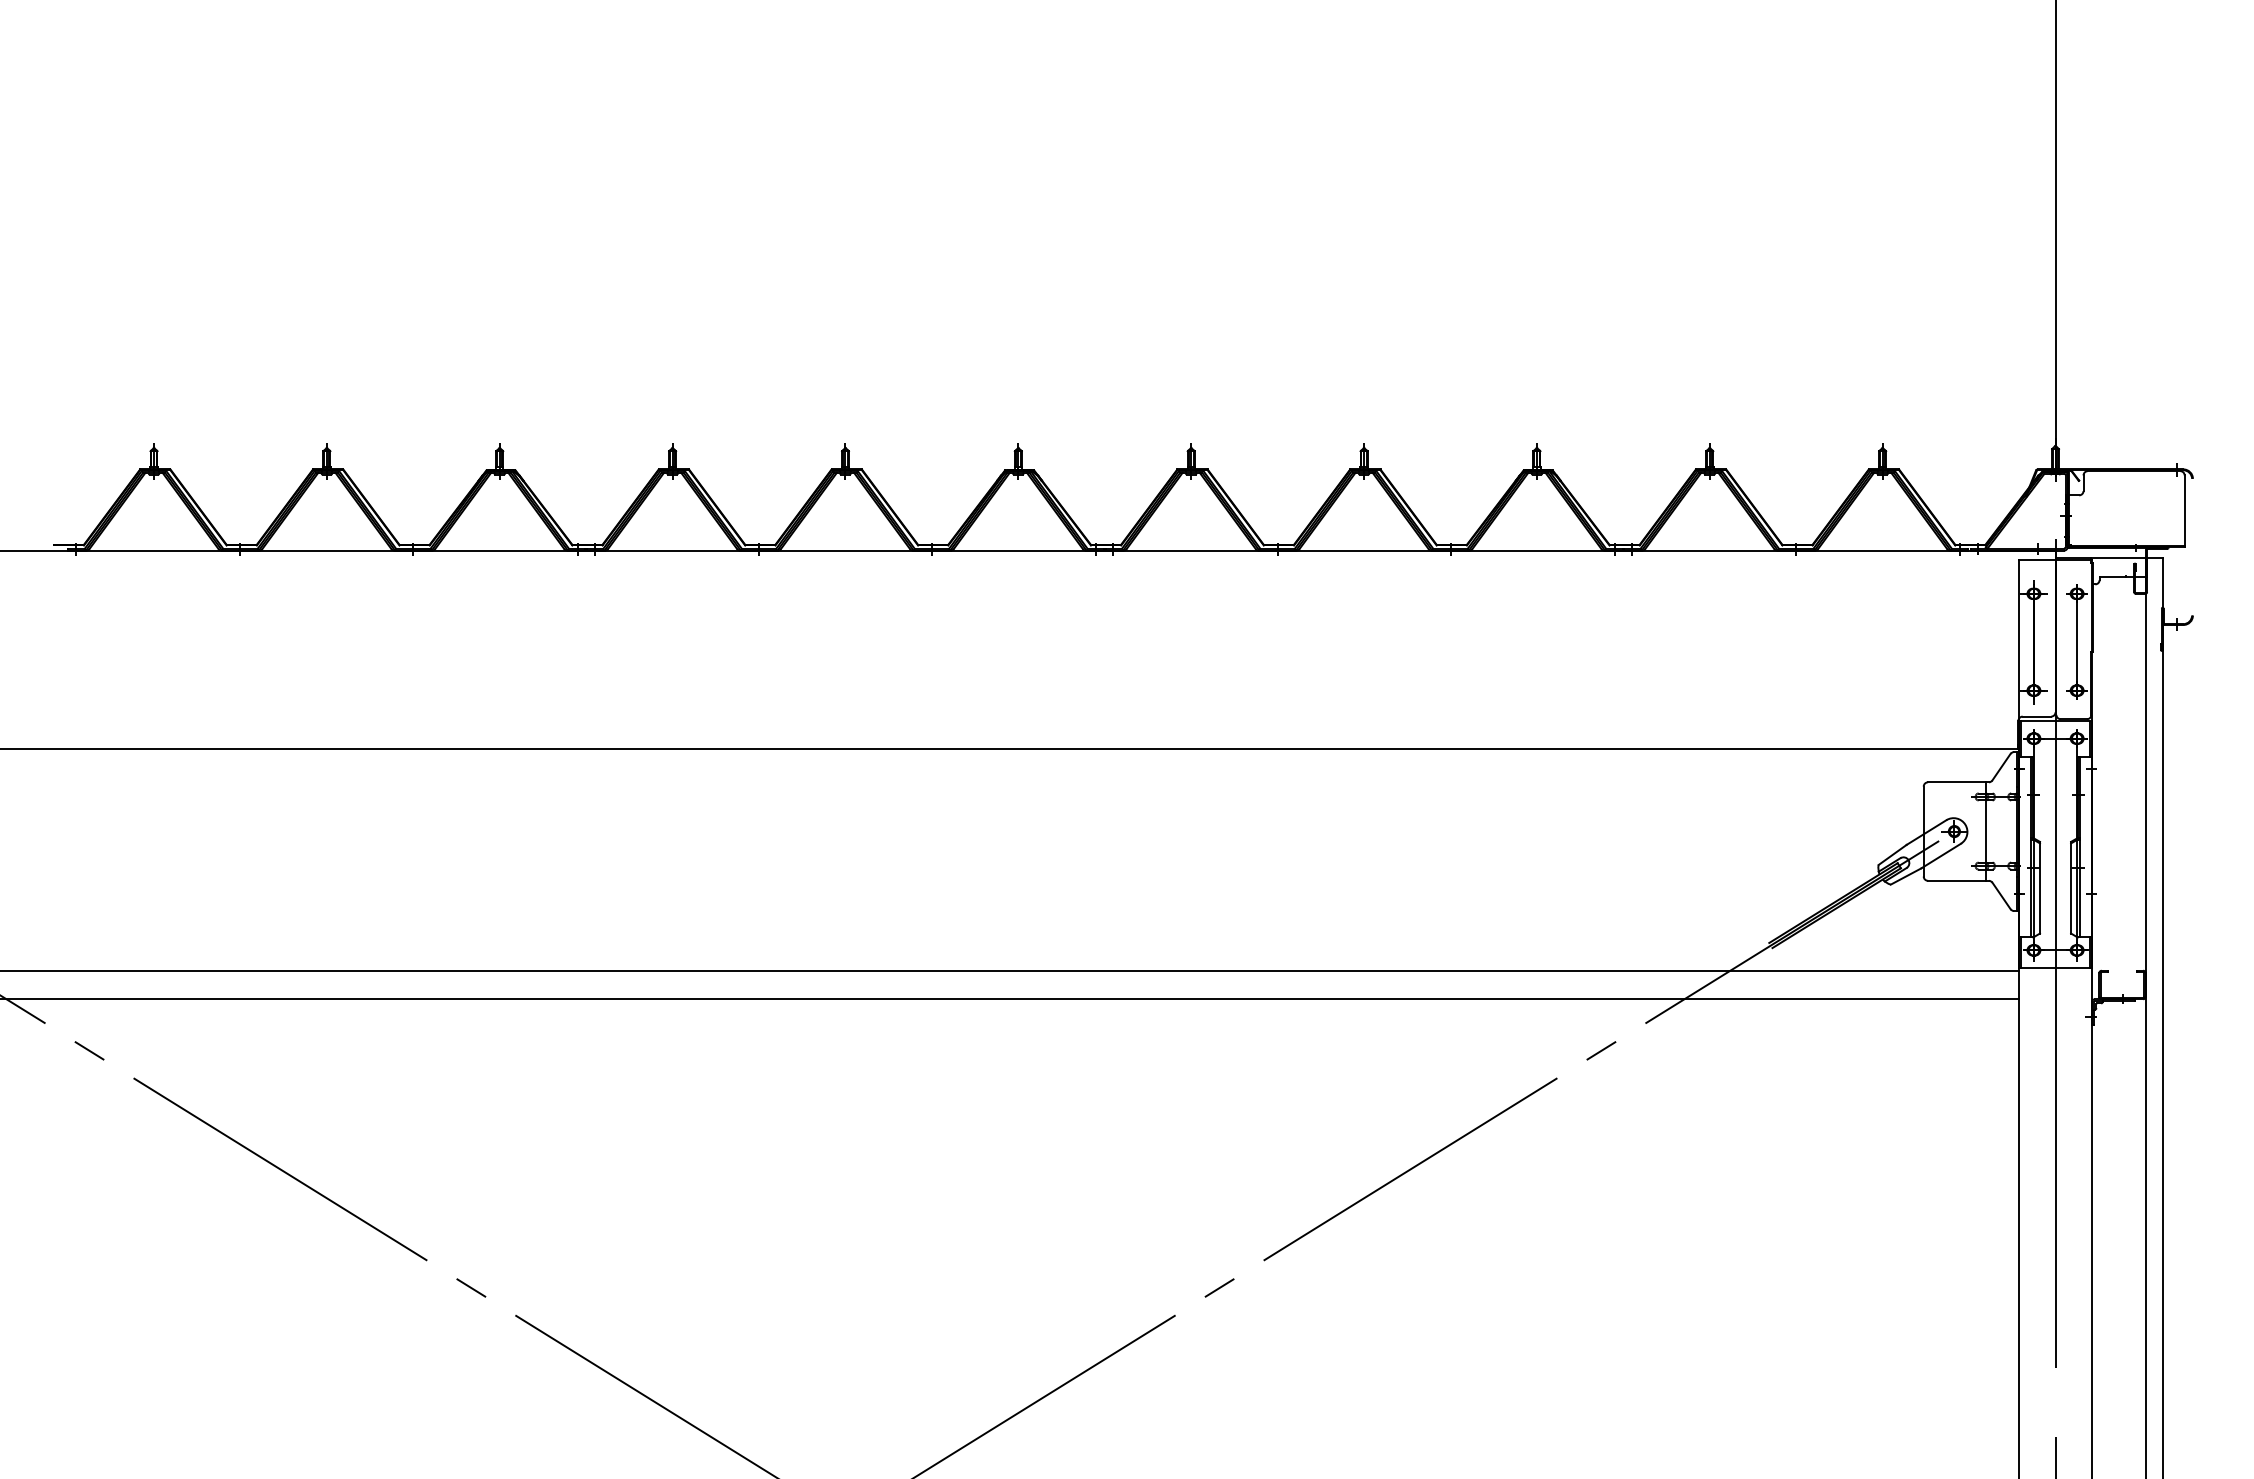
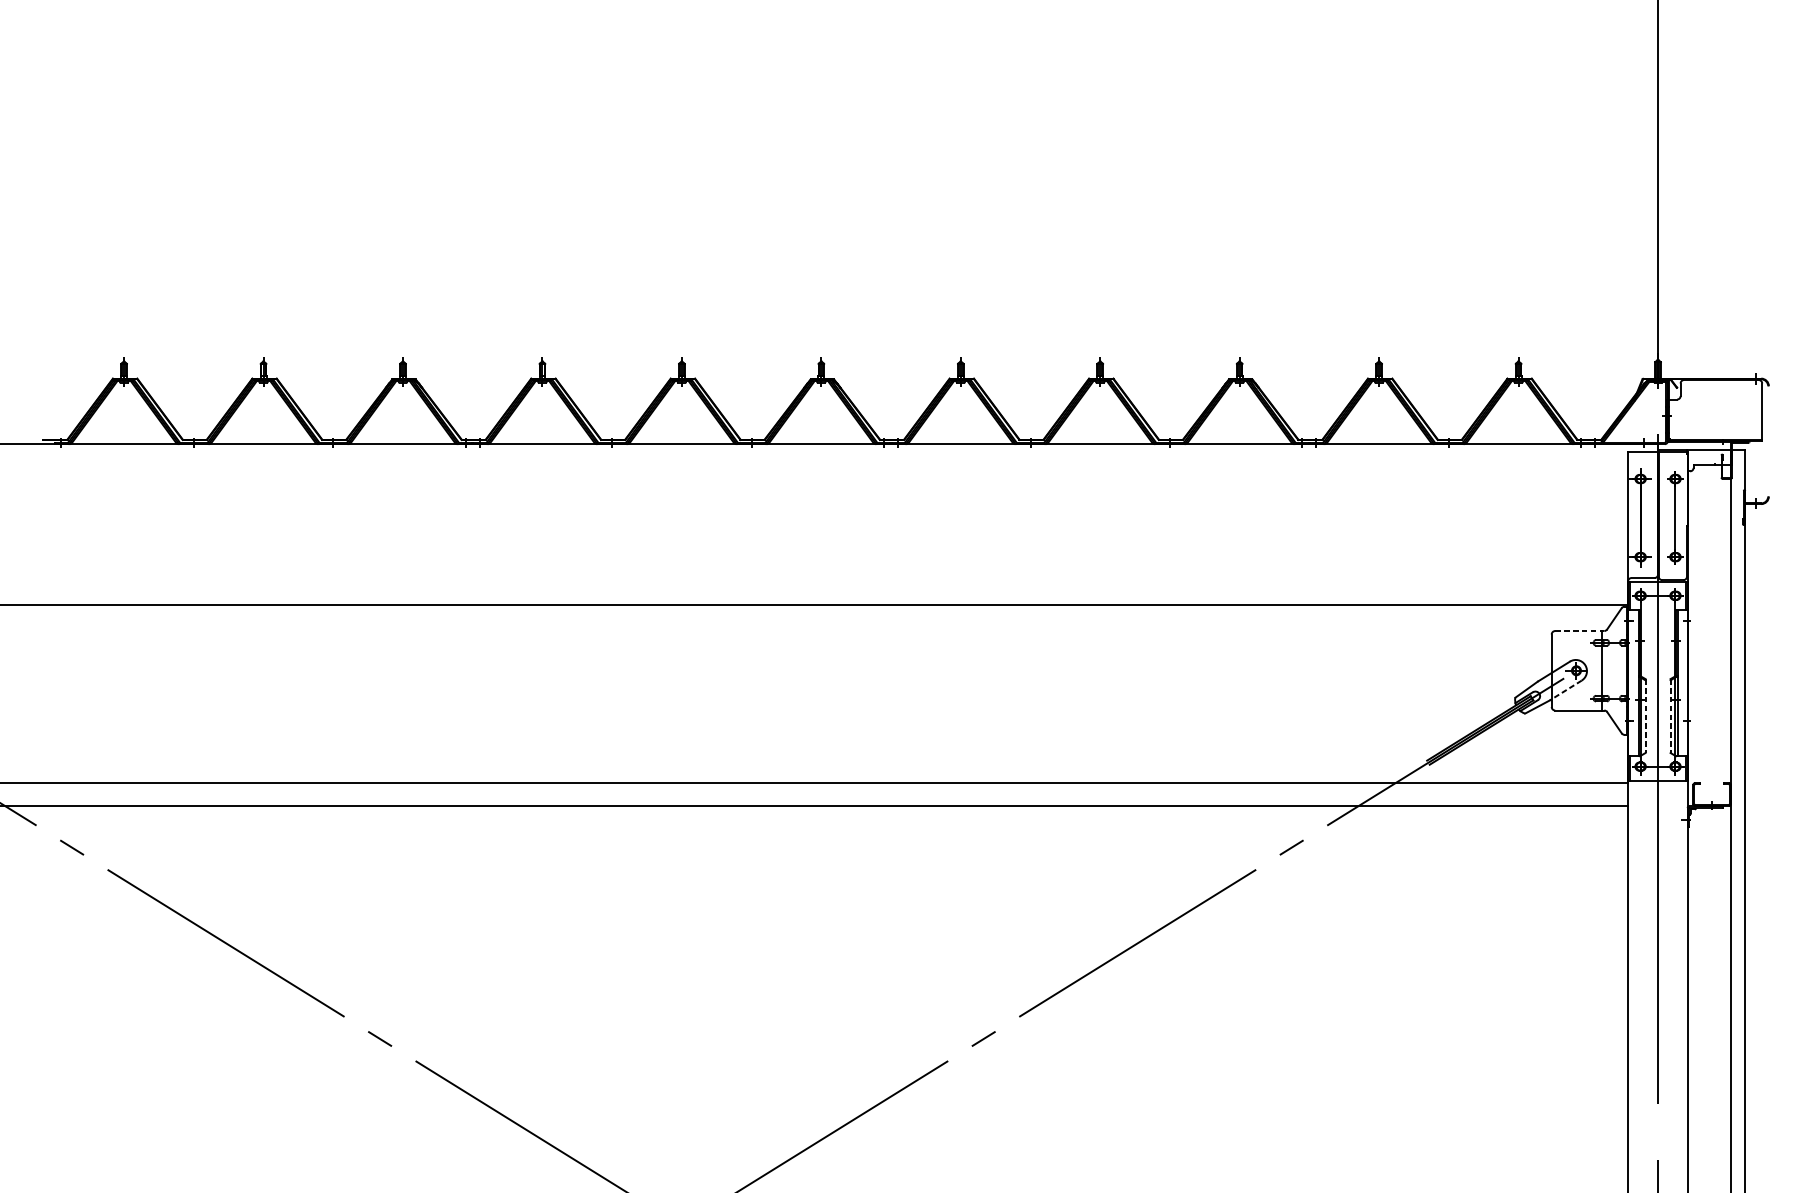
line: (1958, 782) -> (1579, 631), solid -> dashed
line: (1940, 856) -> (1565, 690), solid -> dashed
line: (2039, 887) -> (1645, 715), solid -> dashed
line: (2071, 887) -> (1670, 715), solid -> dashed

